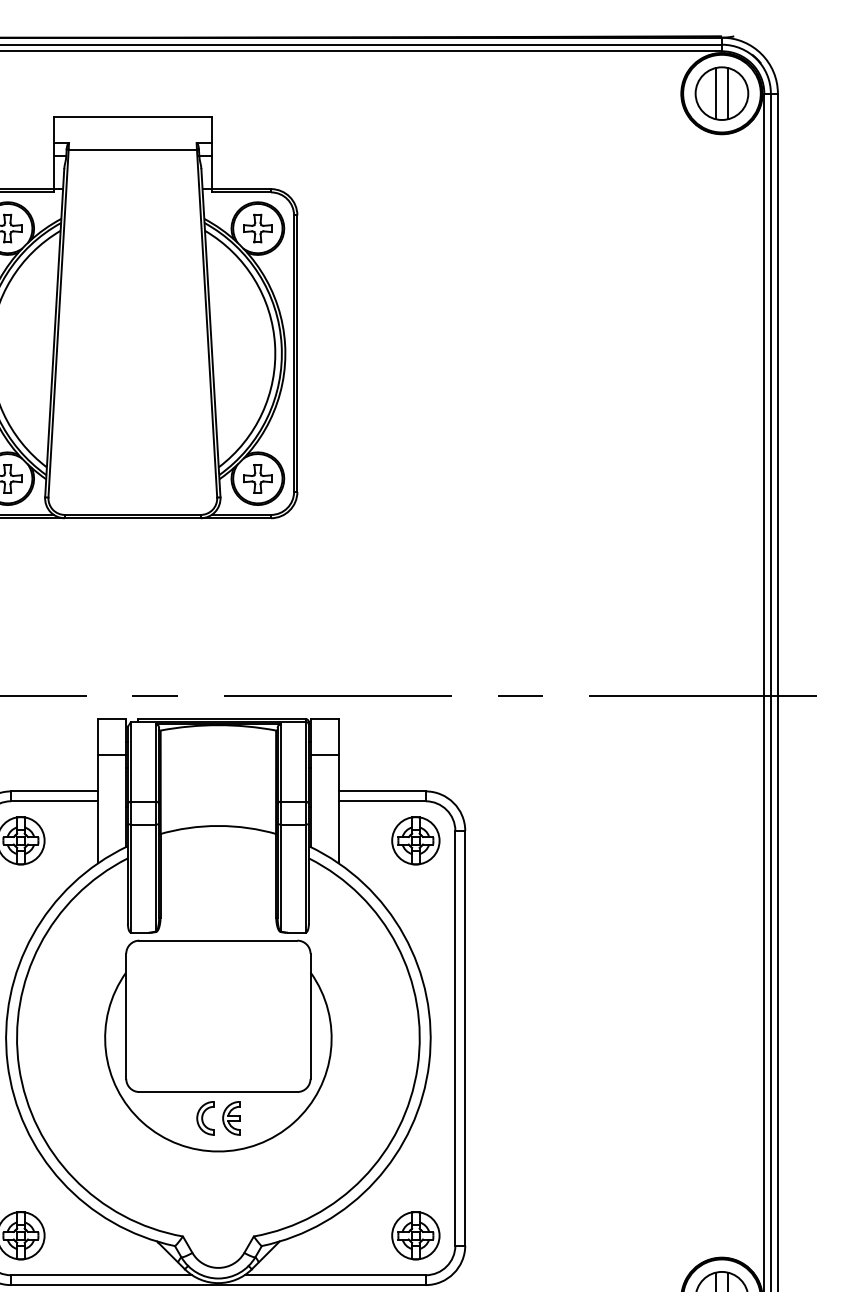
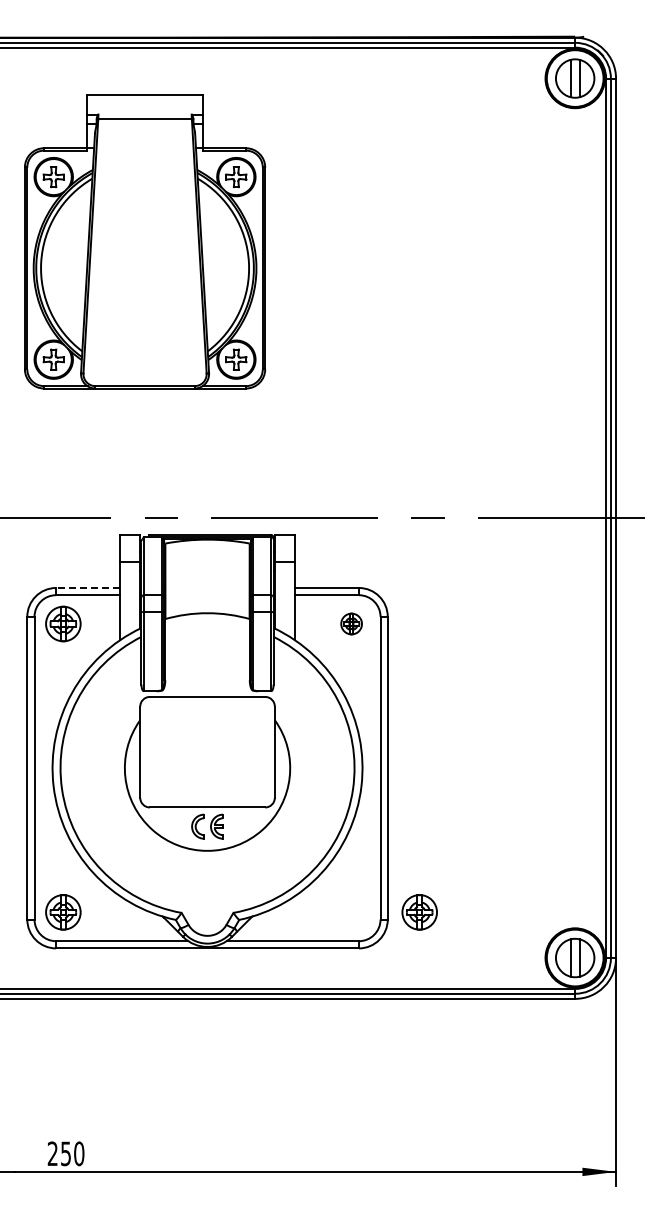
line: (55, 790) -> (88, 587), solid -> dashed
part: (415, 840) -> (351, 623), size x0.6
part: (415, 1235) -> (419, 912), moved

